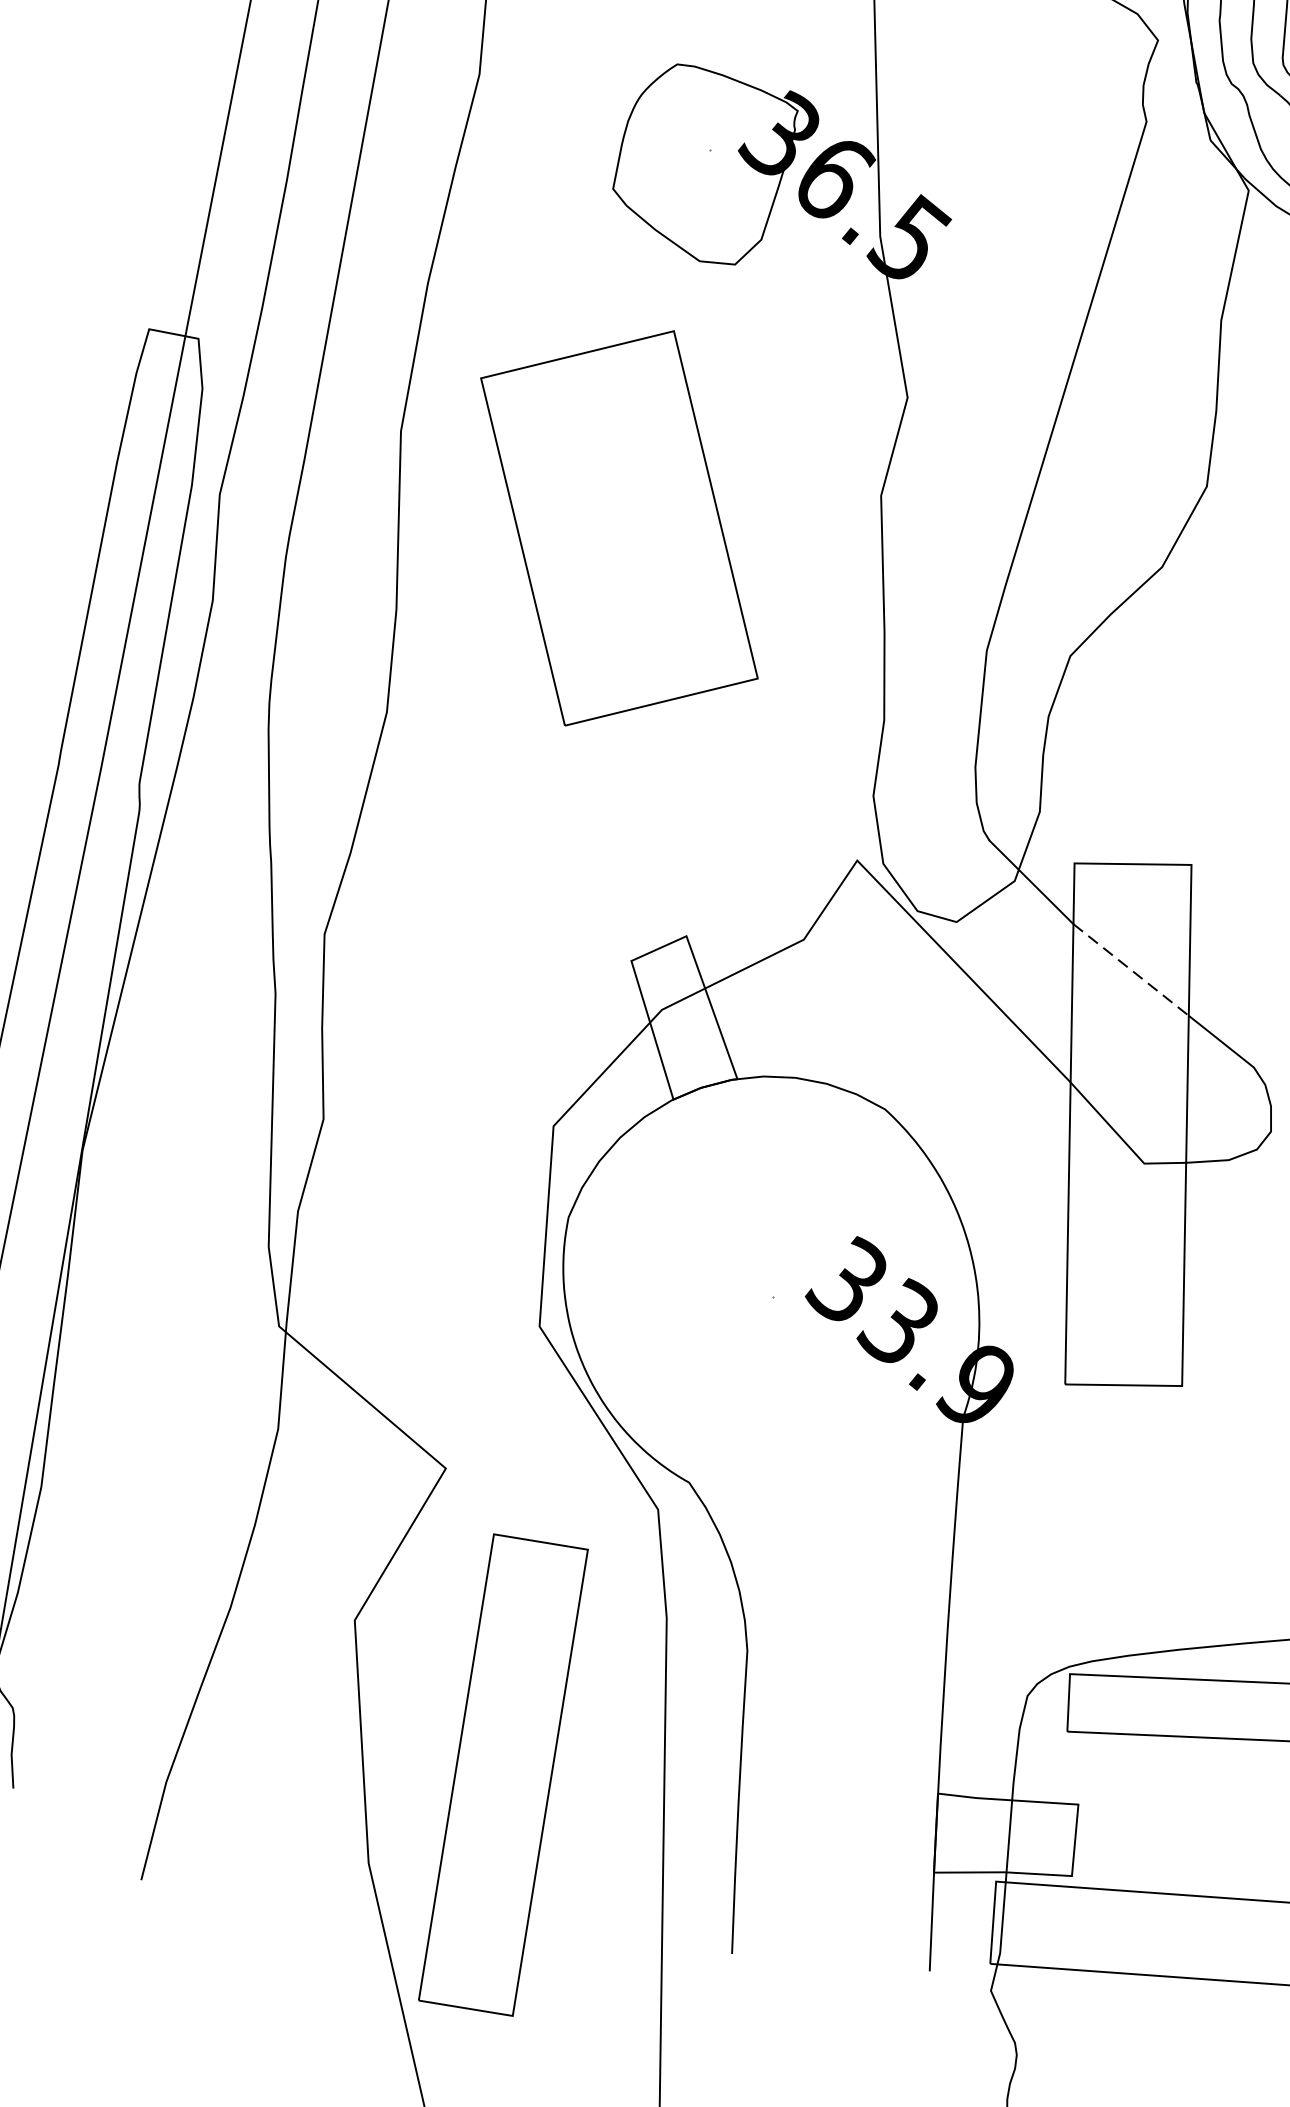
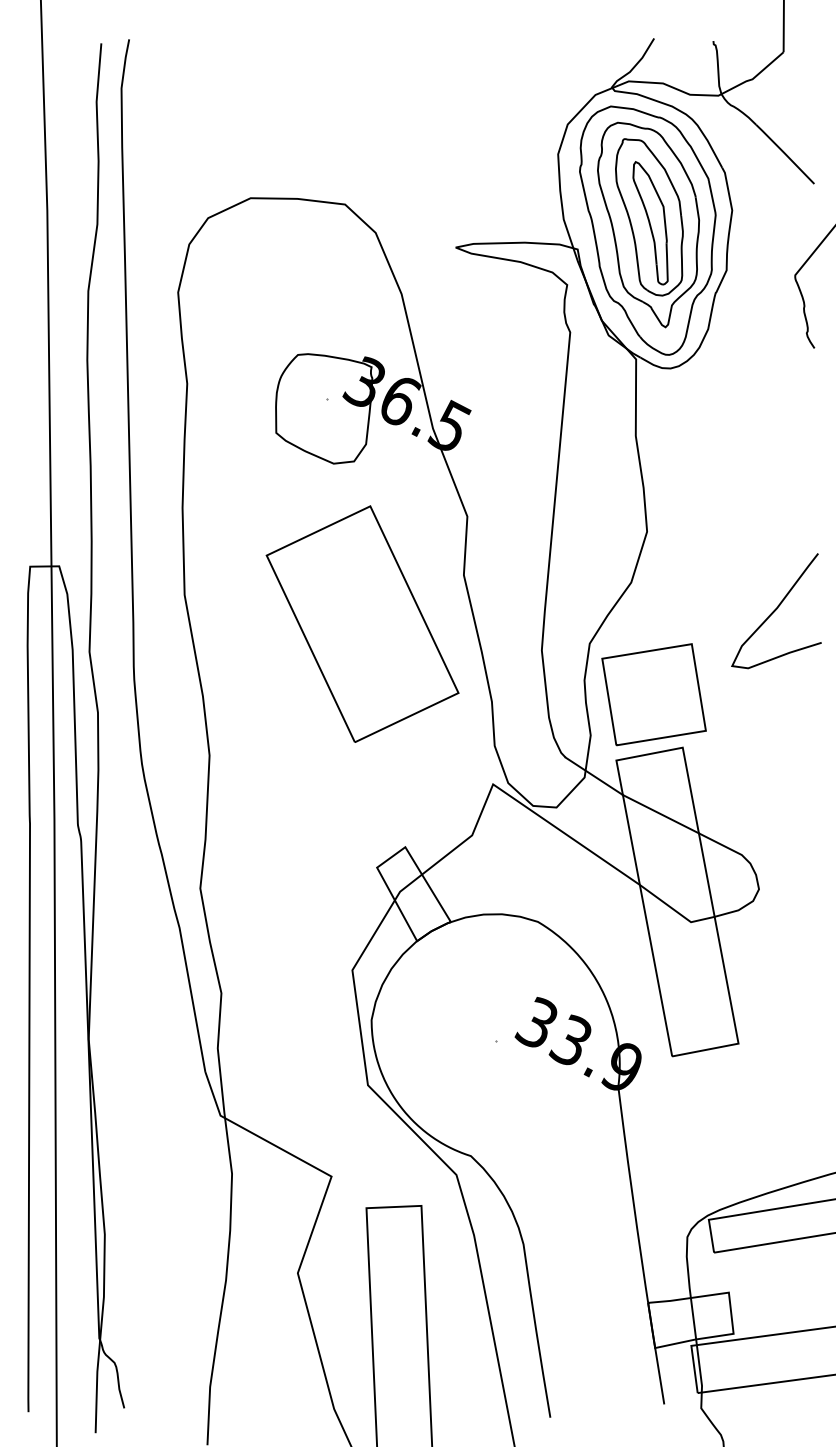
part: (619, 527) -> (362, 623), moved
part: (1160, 764) -> (653, 694), added
line: (1130, 970) -> (660, 814), dashed -> solid

